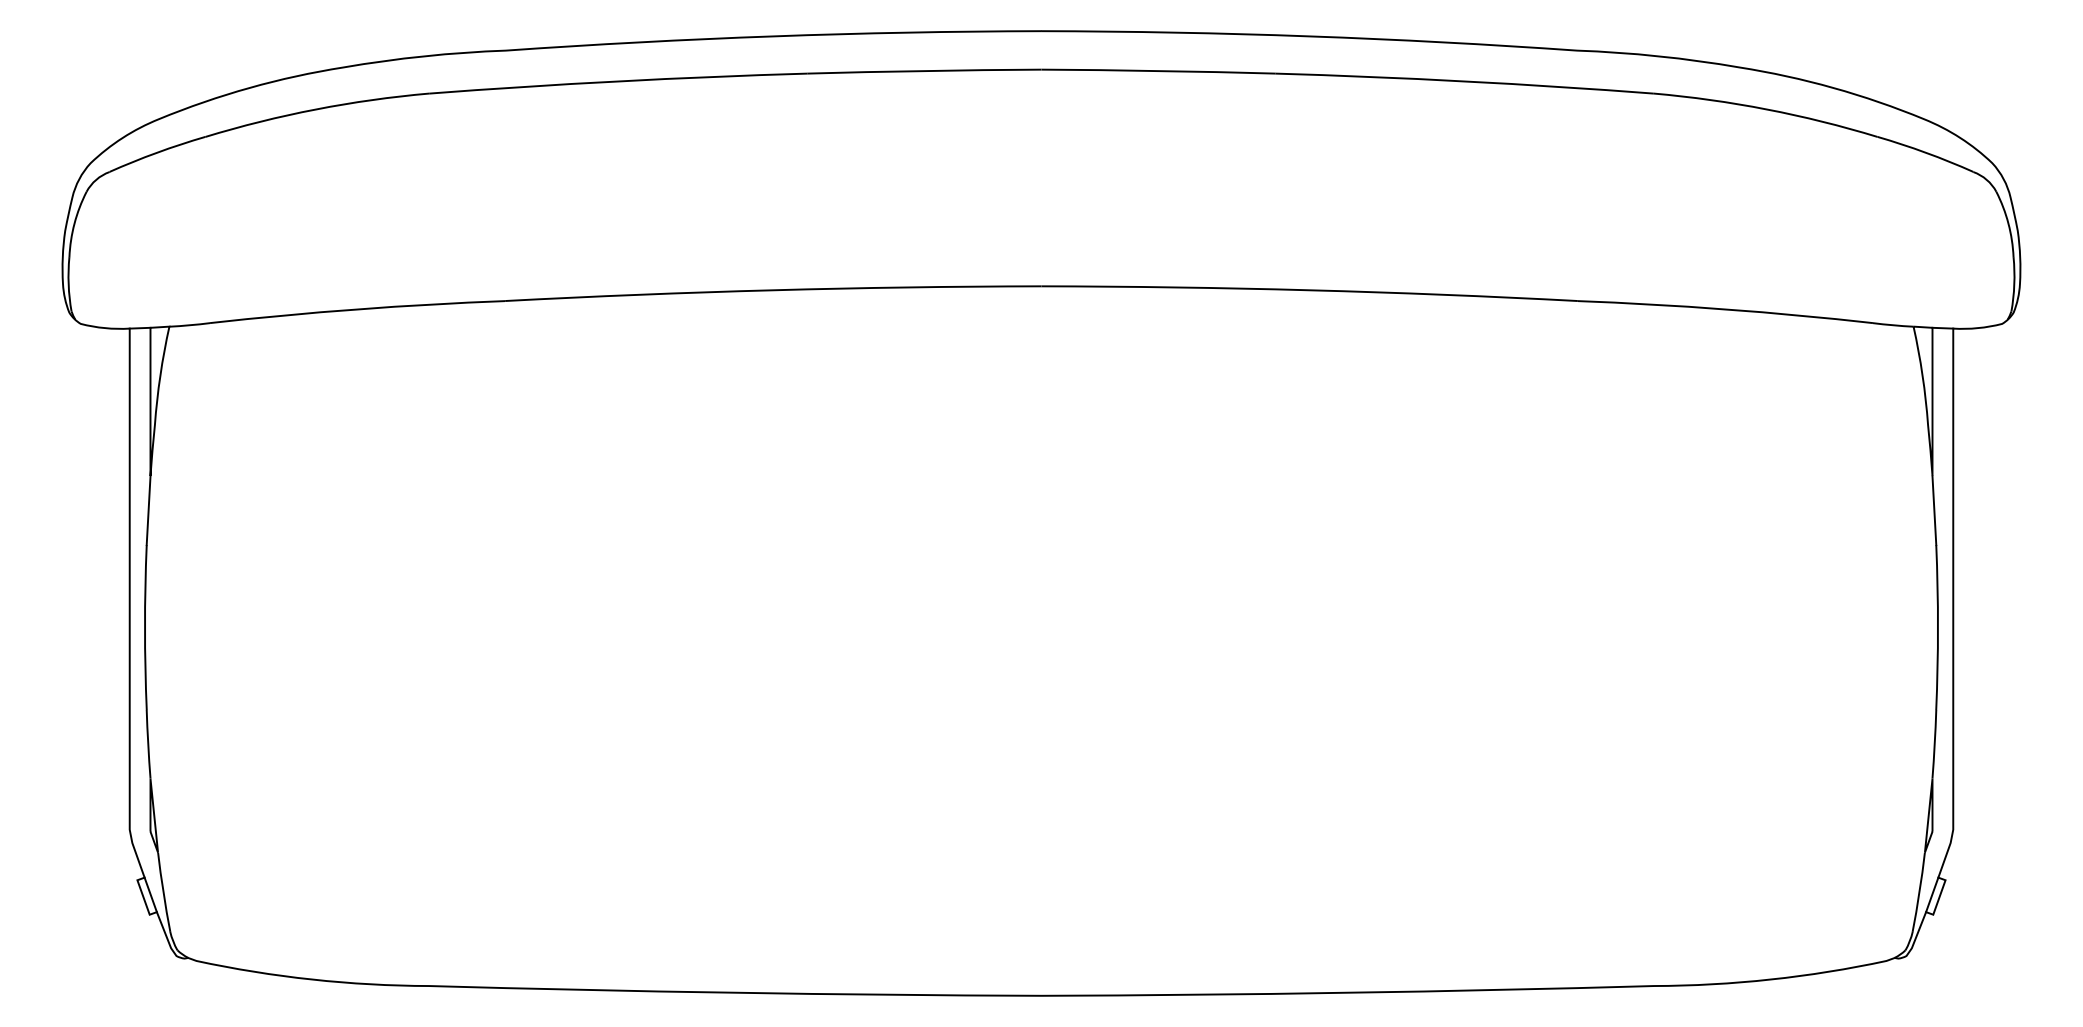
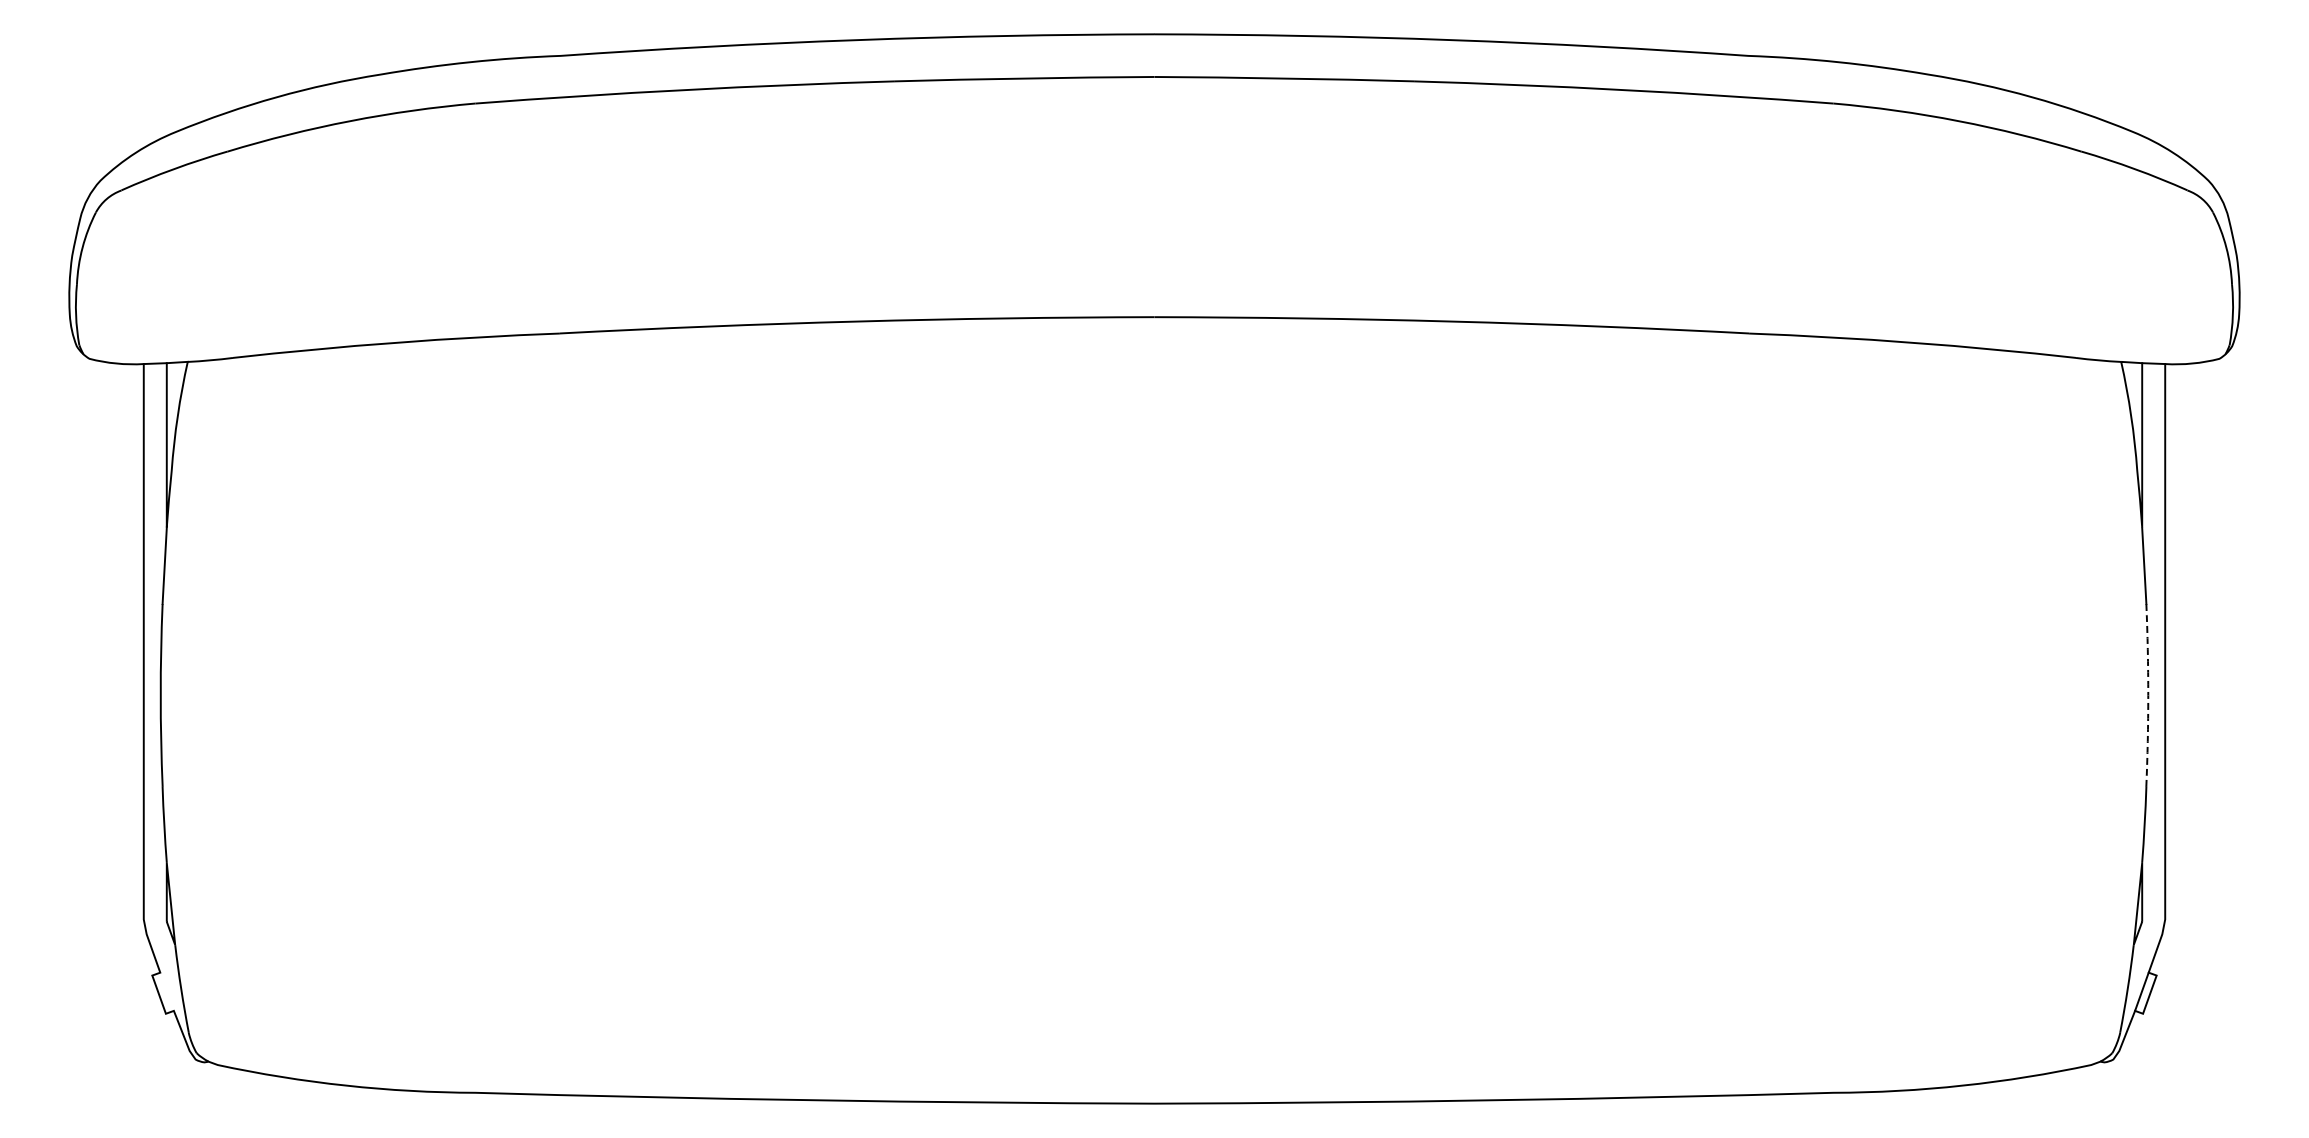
arc: (1938, 627) -> (2148, 695), solid -> dashed
line: (150, 894) -> (166, 991), removed

